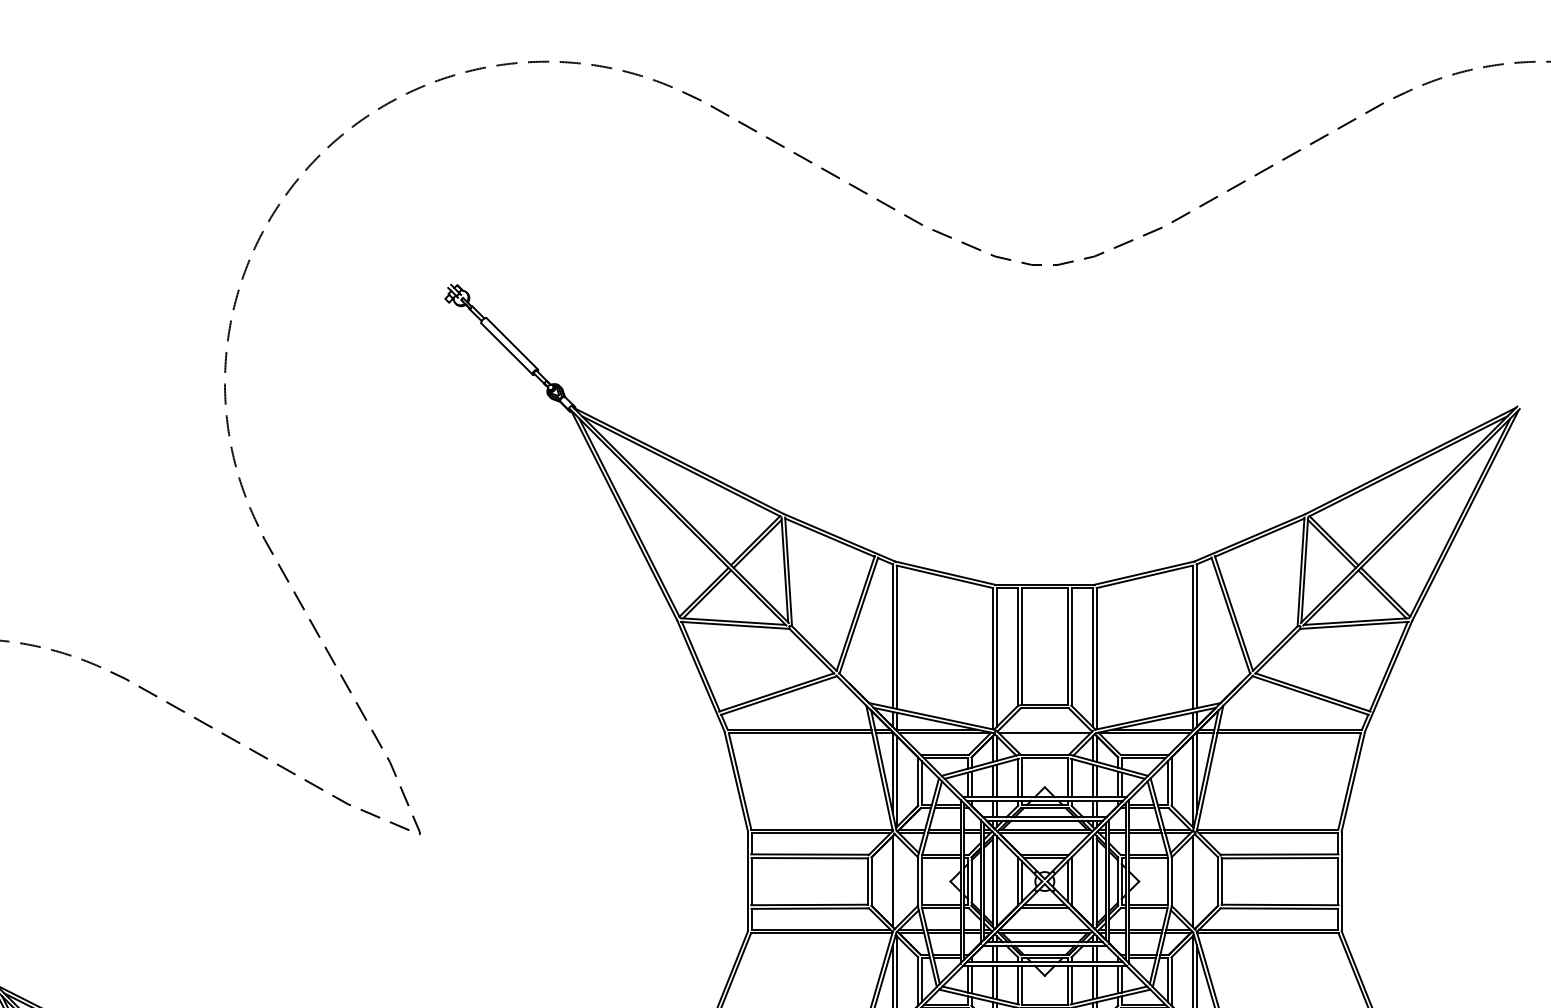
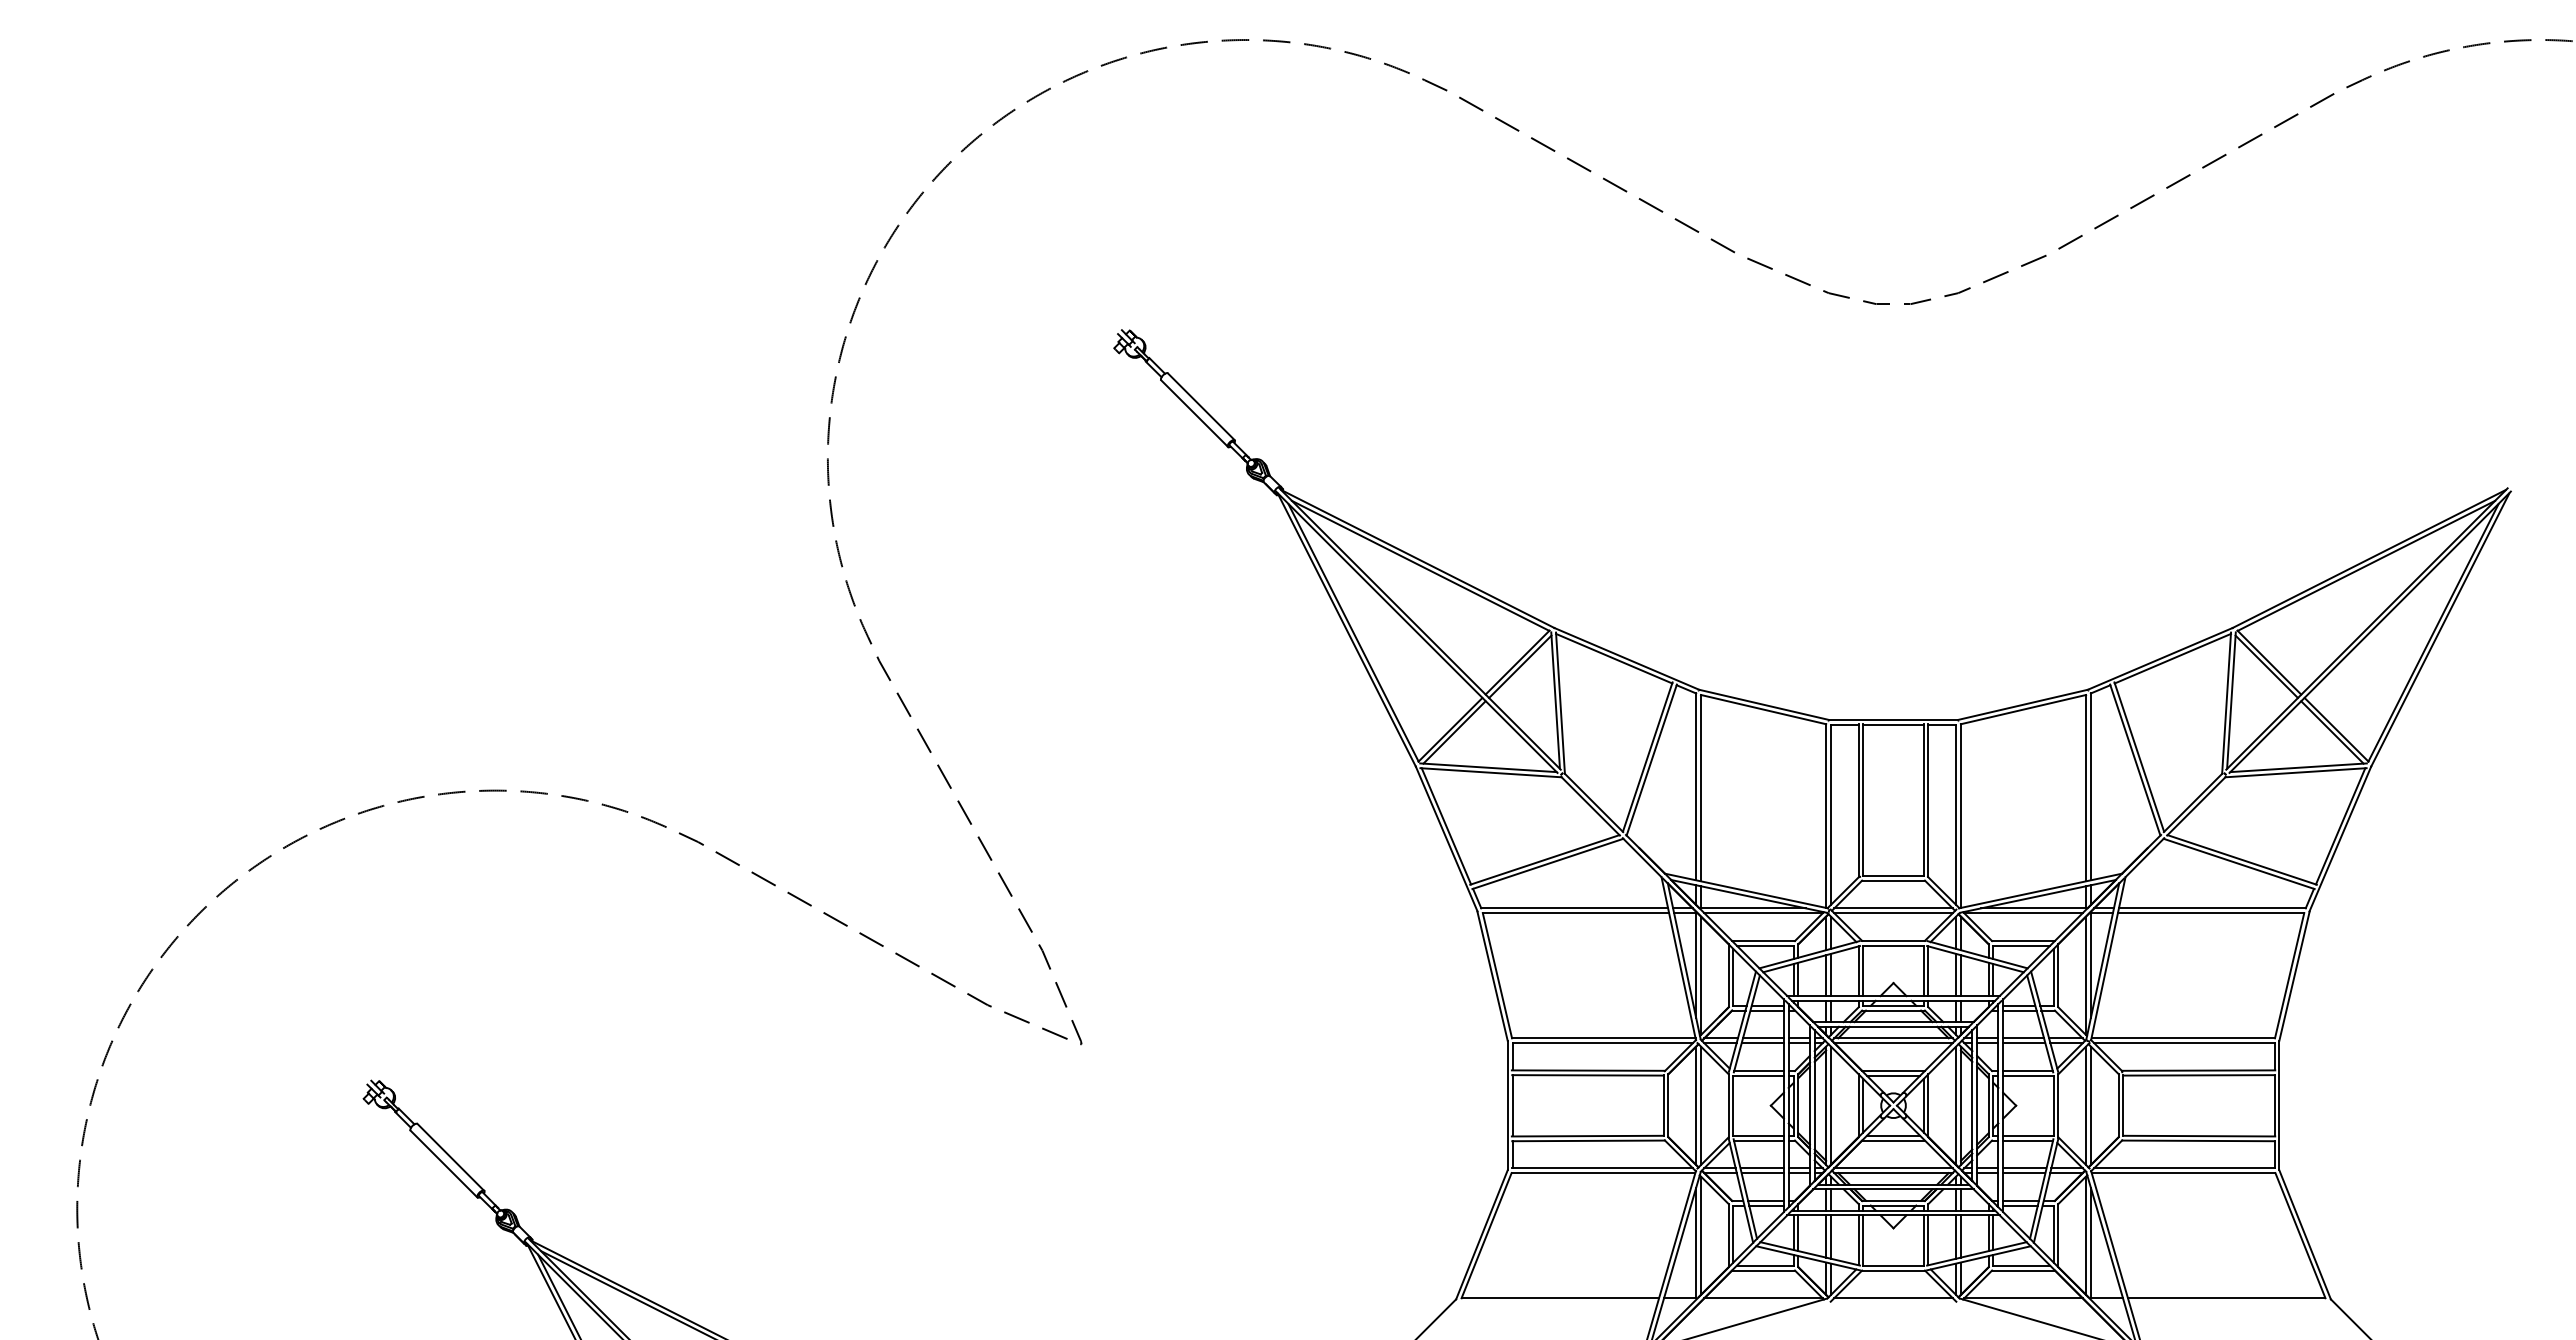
line: (1044, 729) -> (1893, 908), added
line: (896, 881) -> (1700, 1105), added
line: (1196, 881) -> (2090, 1105), added

